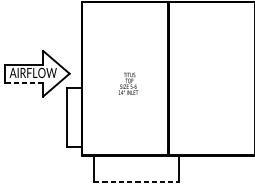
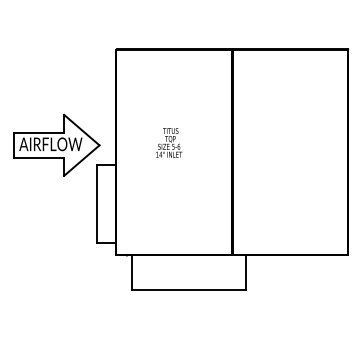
line: (24, 82) -> (39, 157), dashed -> solid
text: (128, 83) -> (169, 142), moved
line: (136, 182) -> (189, 290), dashed -> solid

